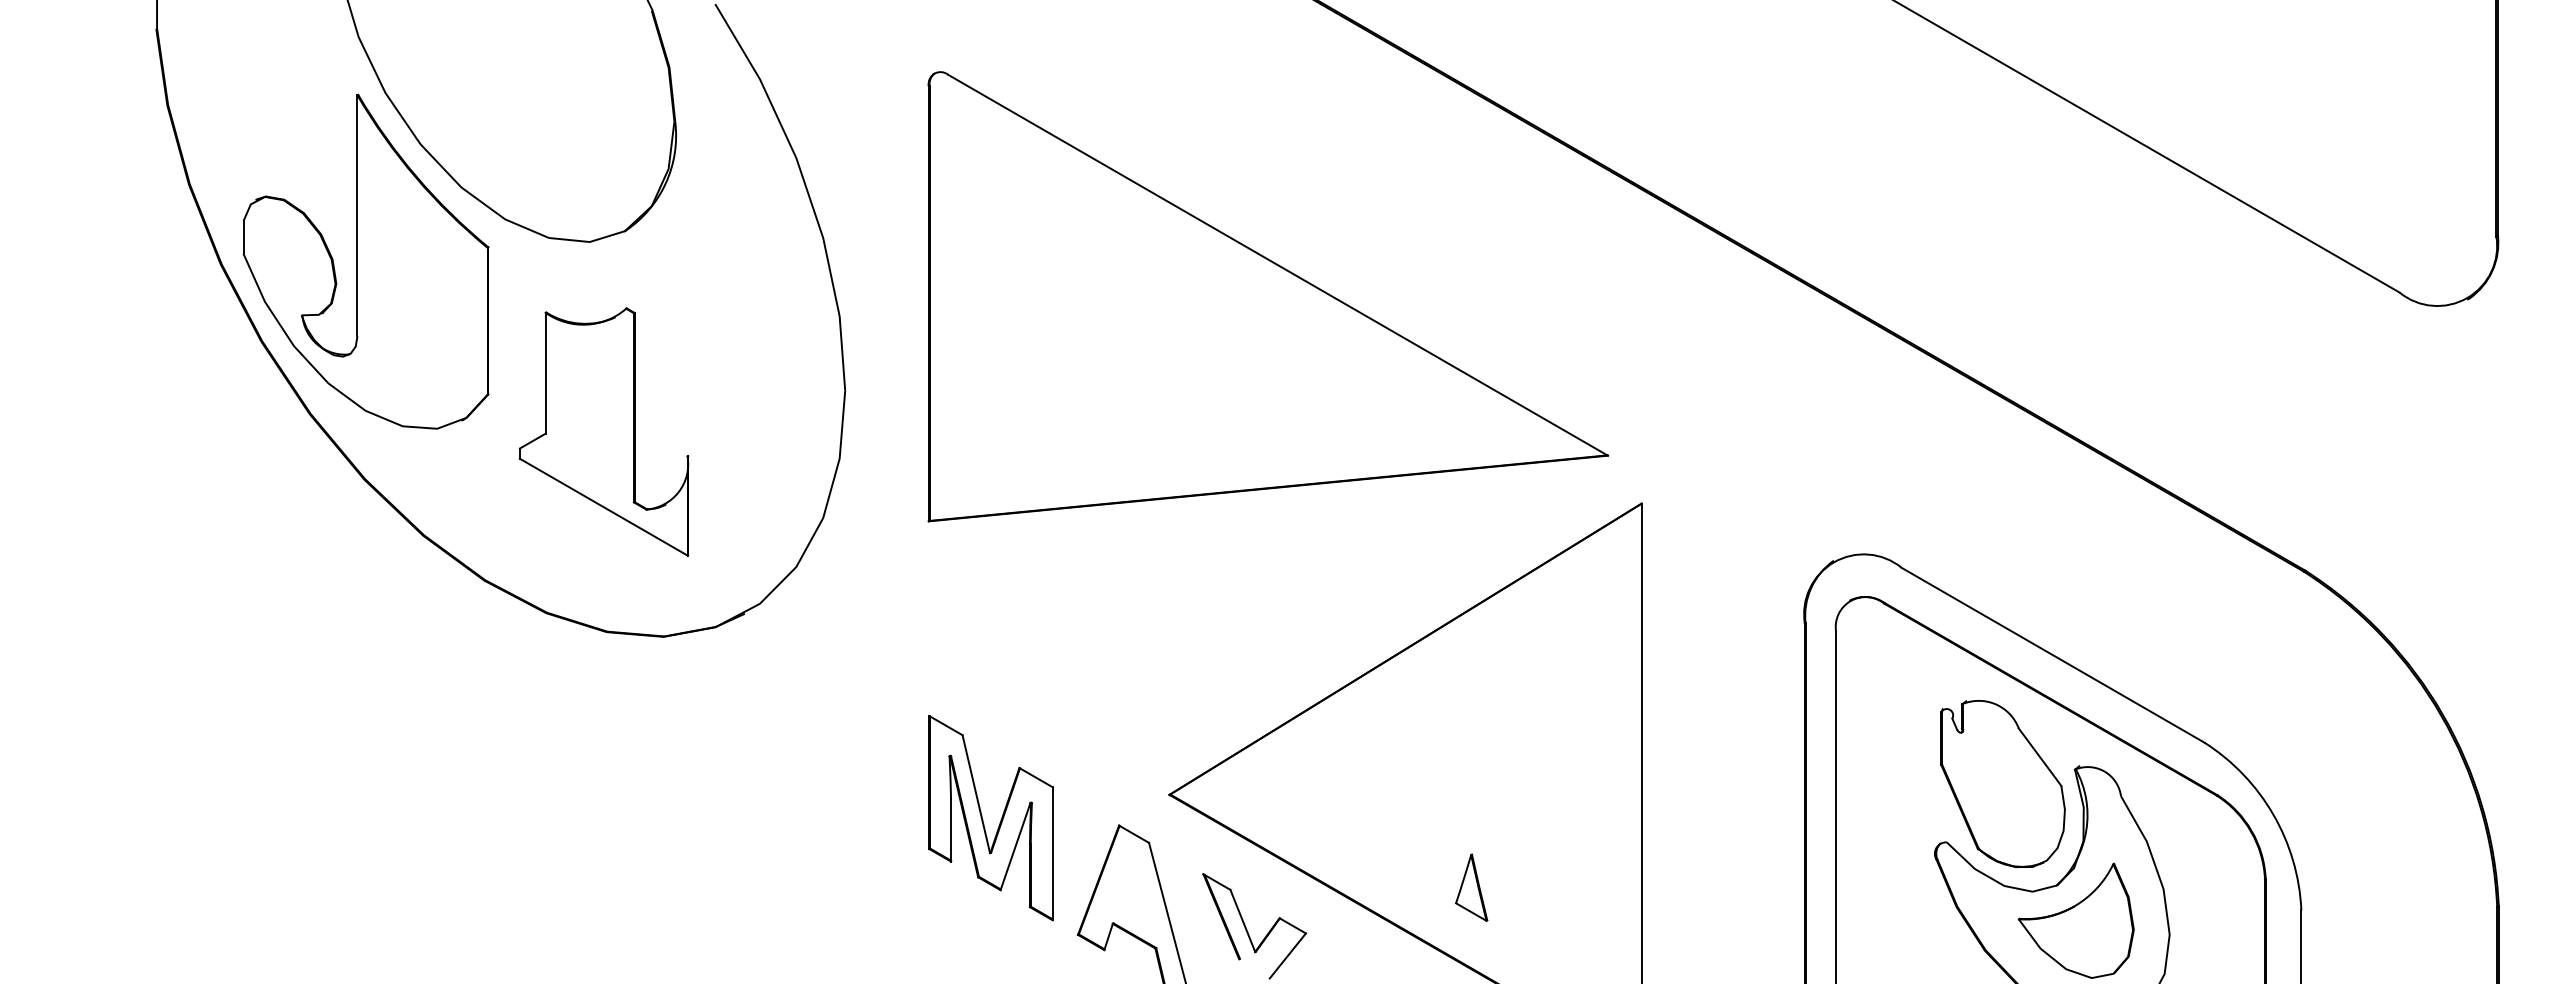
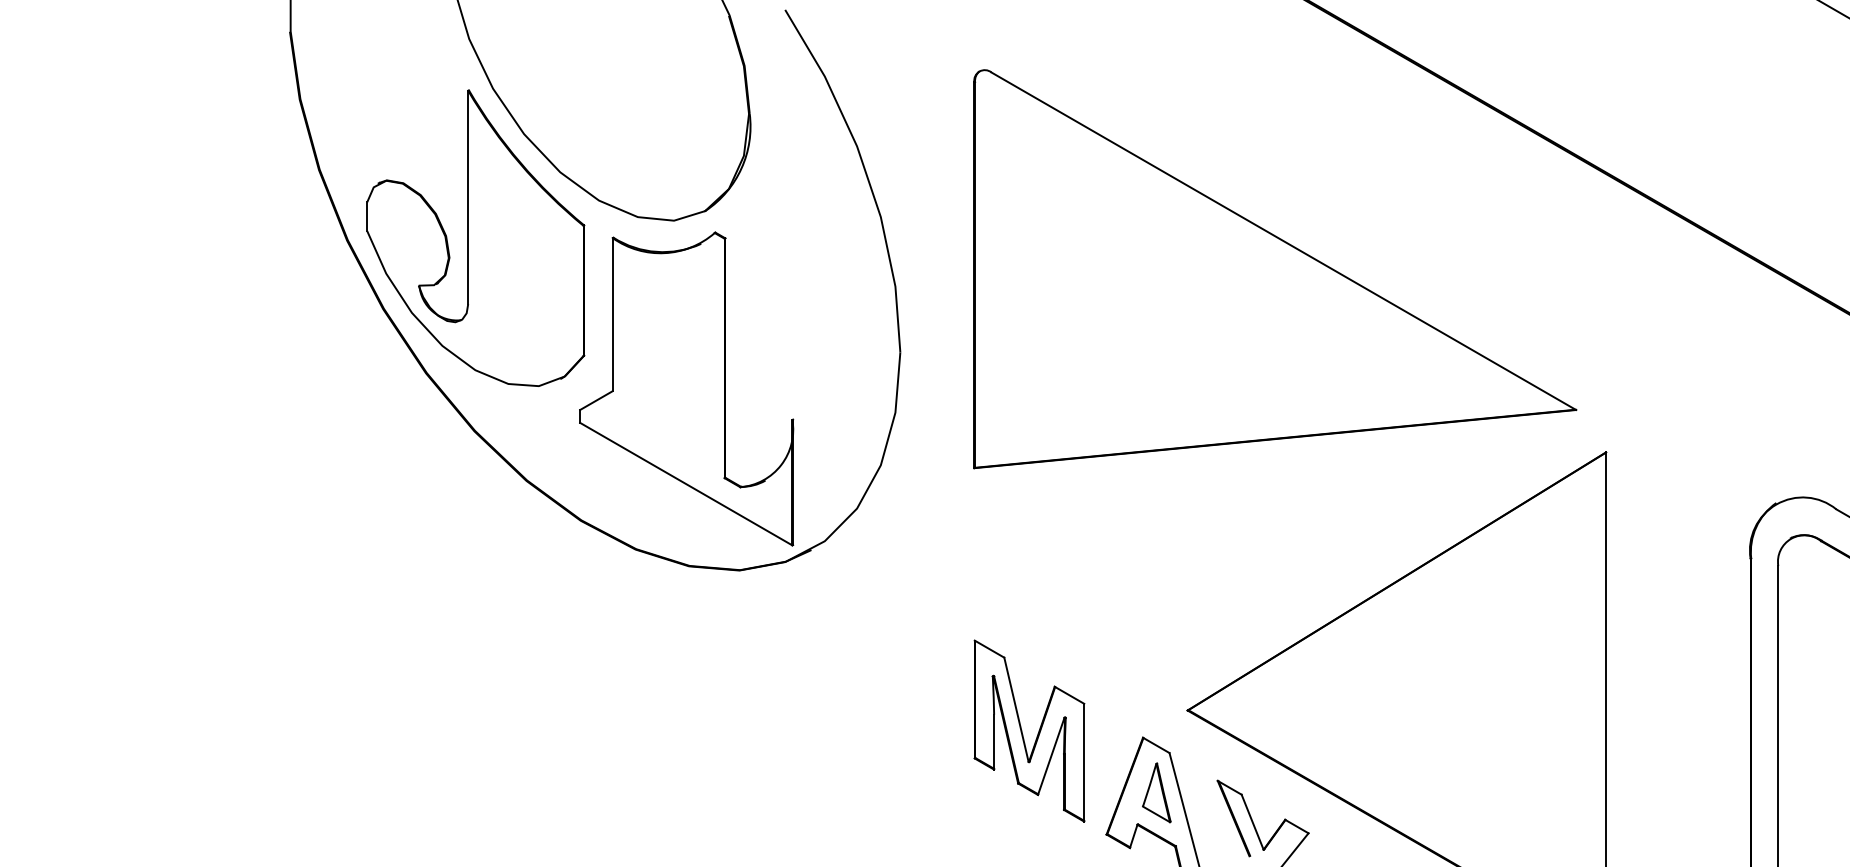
part: (603, 431) -> (686, 388), size x1.43
part: (1471, 887) -> (1156, 792), moved

